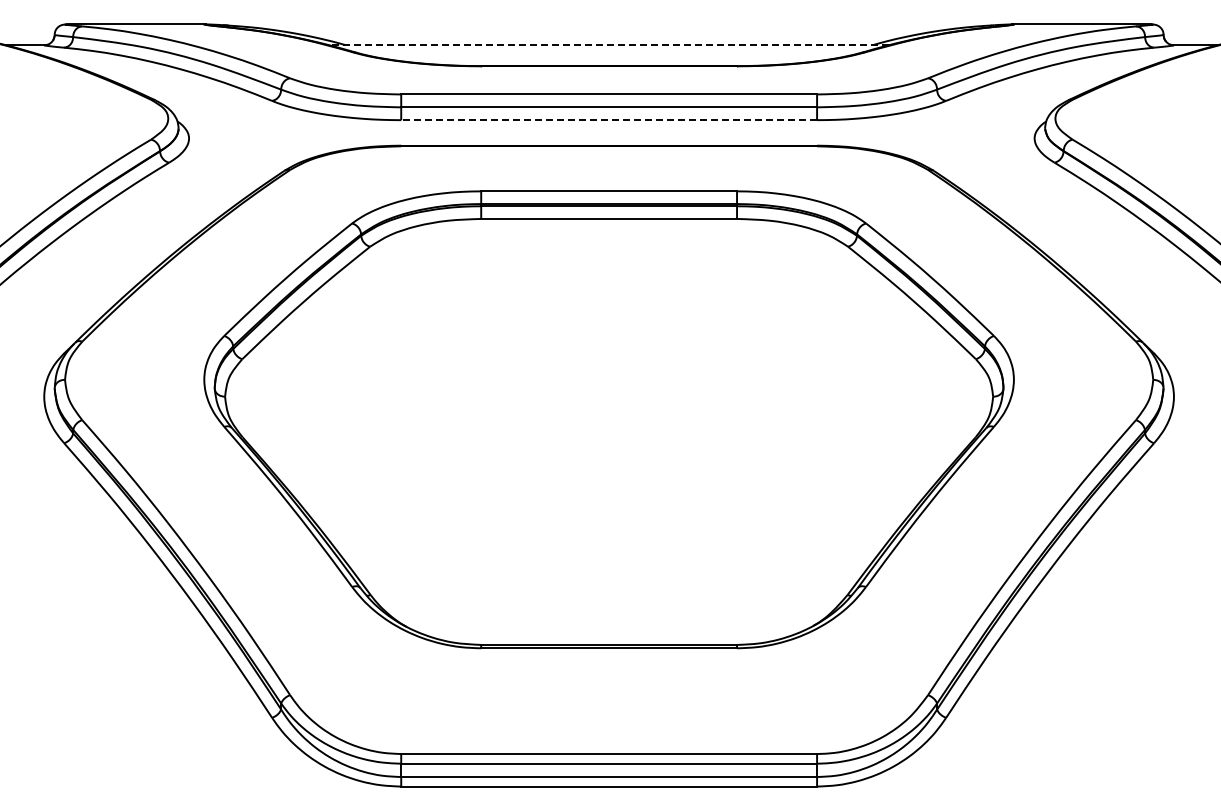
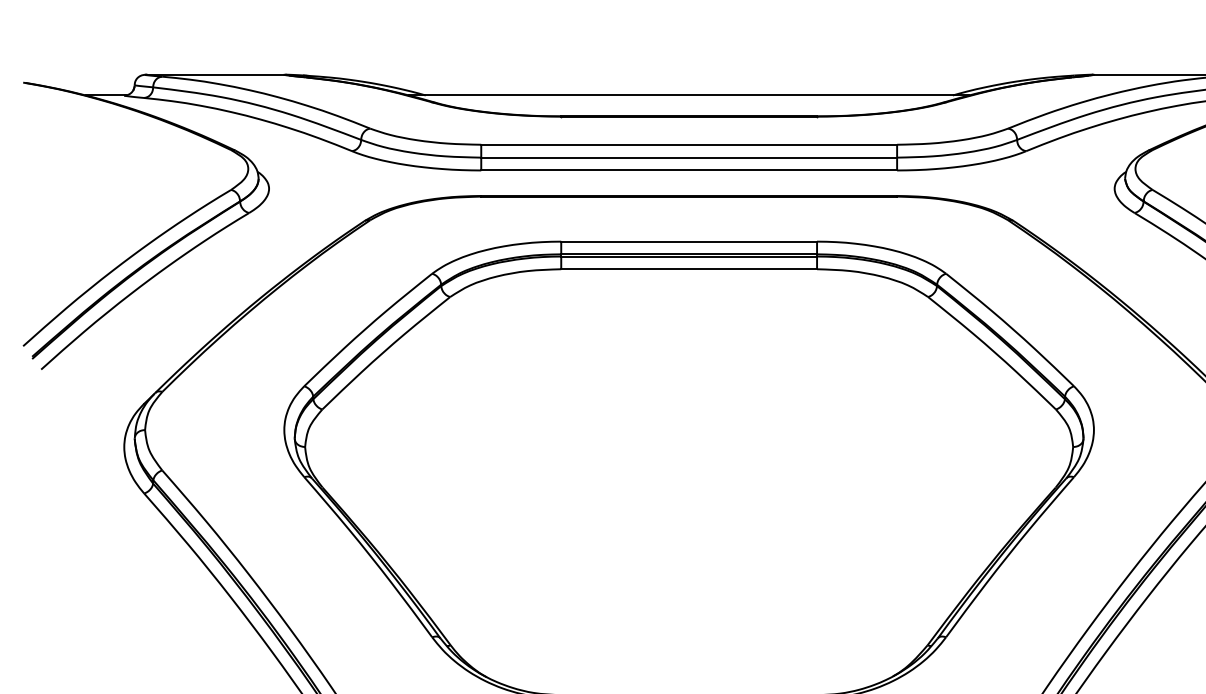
line: (608, 45) -> (688, 95), dashed -> solid
line: (609, 120) -> (689, 170), dashed -> solid

